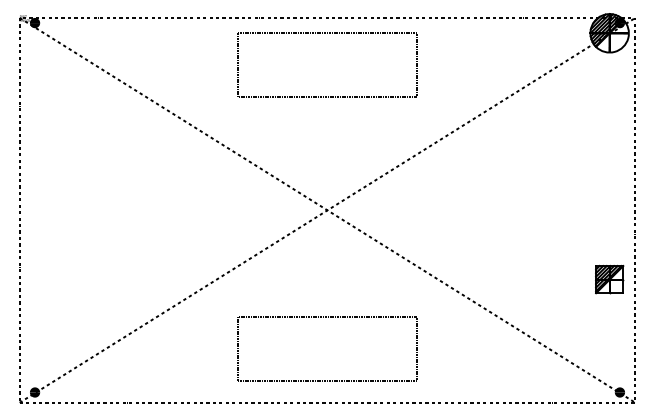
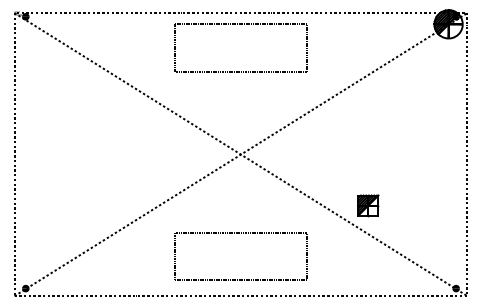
part: (609, 279) -> (368, 205), moved

